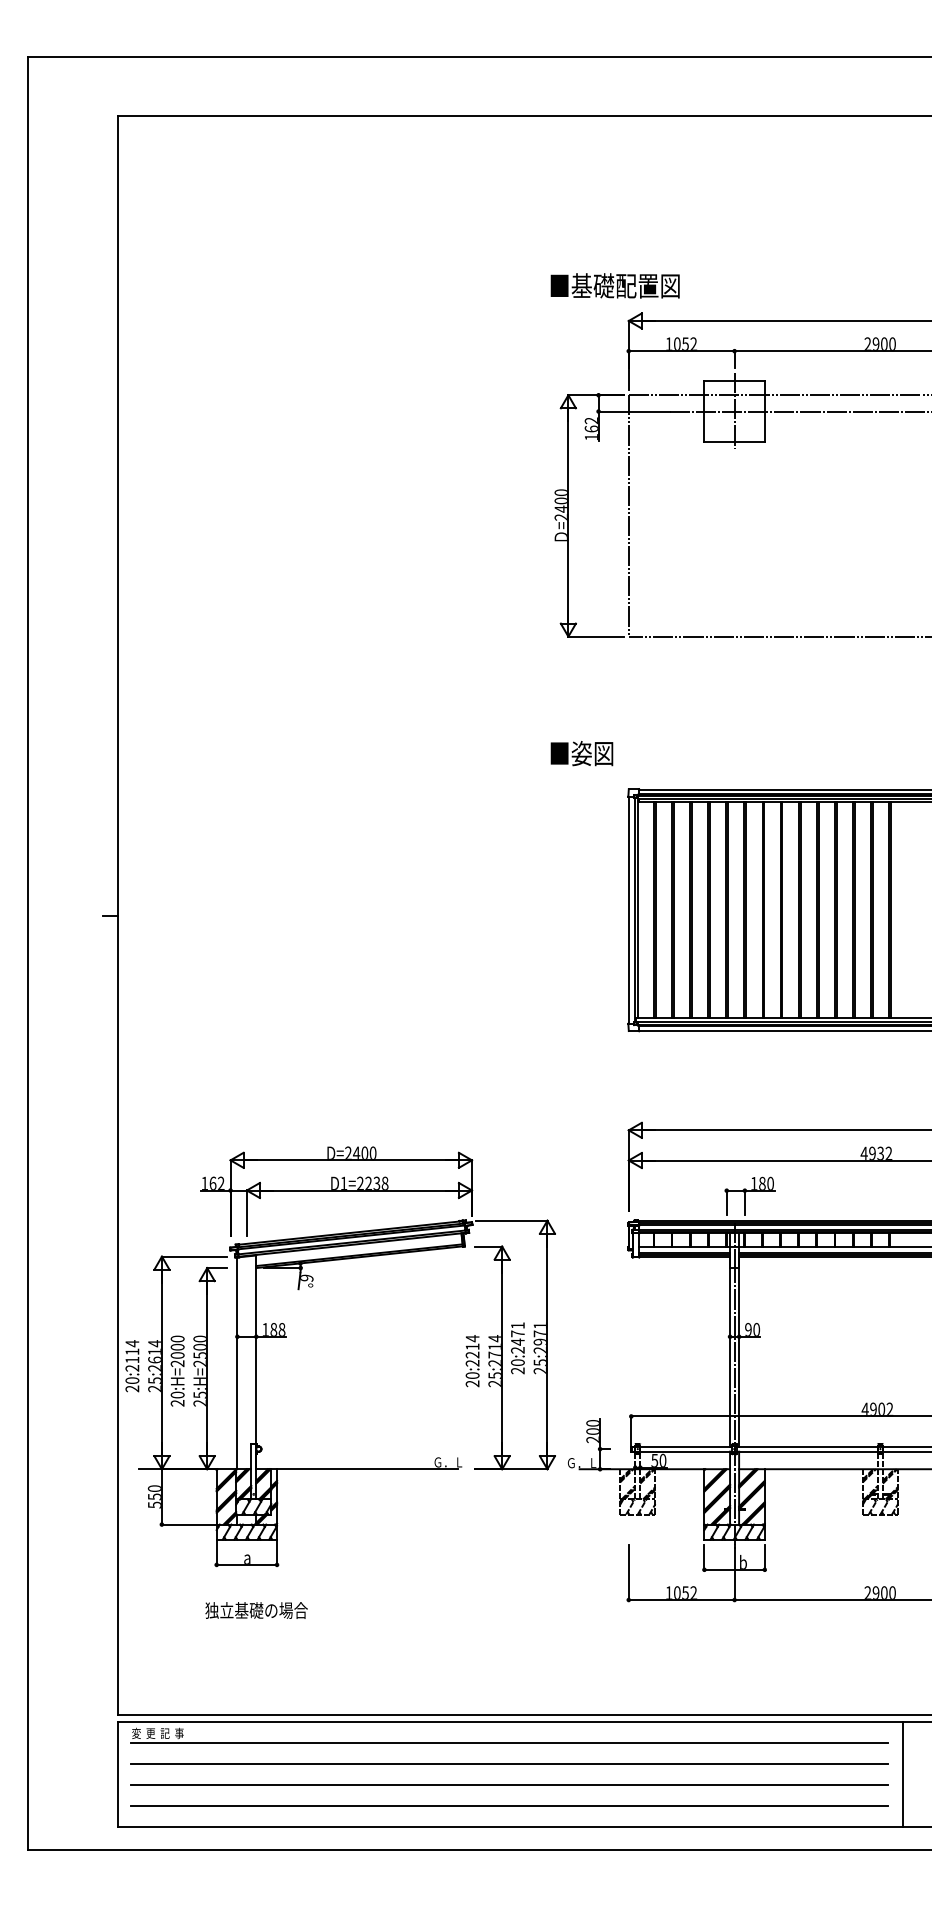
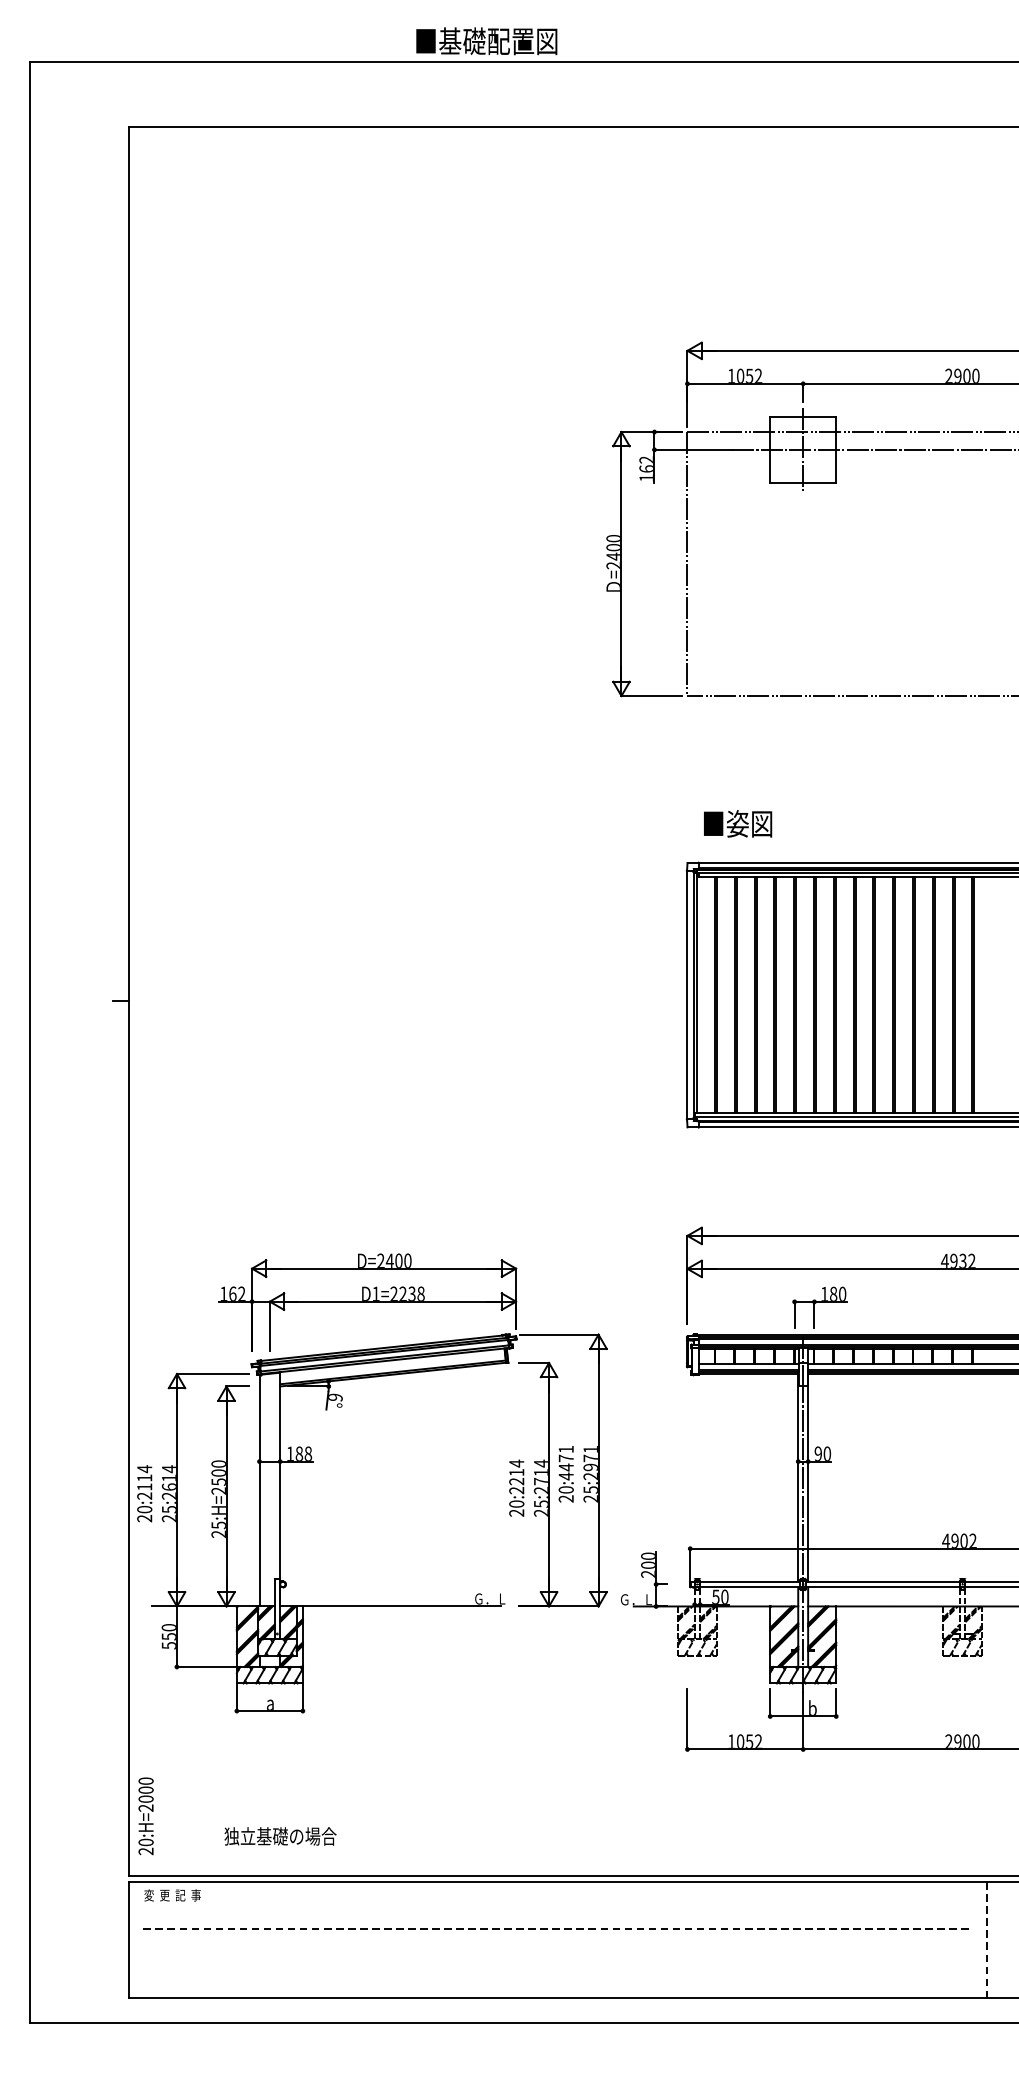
text: (614, 285) -> (485, 40), moved
text: (581, 753) -> (737, 823), moved
text: (517, 1350) -> (565, 1476), 20:2471 -> 20:4471
text: (177, 1370) -> (145, 1815), moved
text: (256, 1610) -> (280, 1836), moved
line: (509, 1742) -> (557, 1905), removed
line: (510, 1763) -> (558, 1928), solid -> dashed
line: (903, 1774) -> (987, 1940), solid -> dashed
line: (509, 1784) -> (557, 1951), removed
line: (509, 1806) -> (557, 1975), removed

